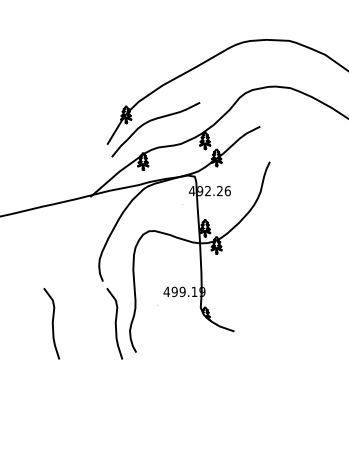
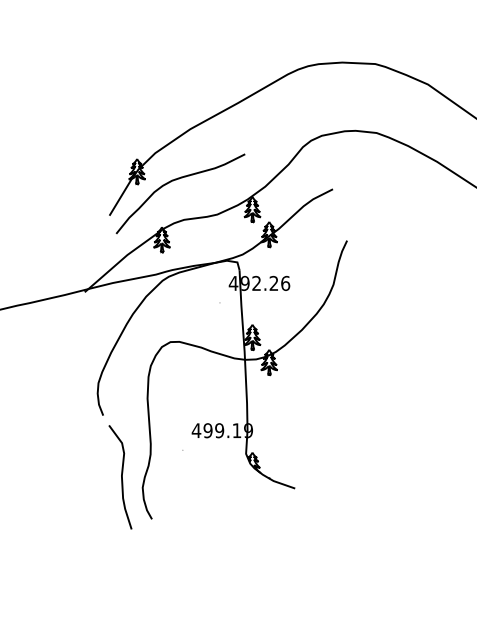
curve: (51, 323) -> (28, 476), removed

